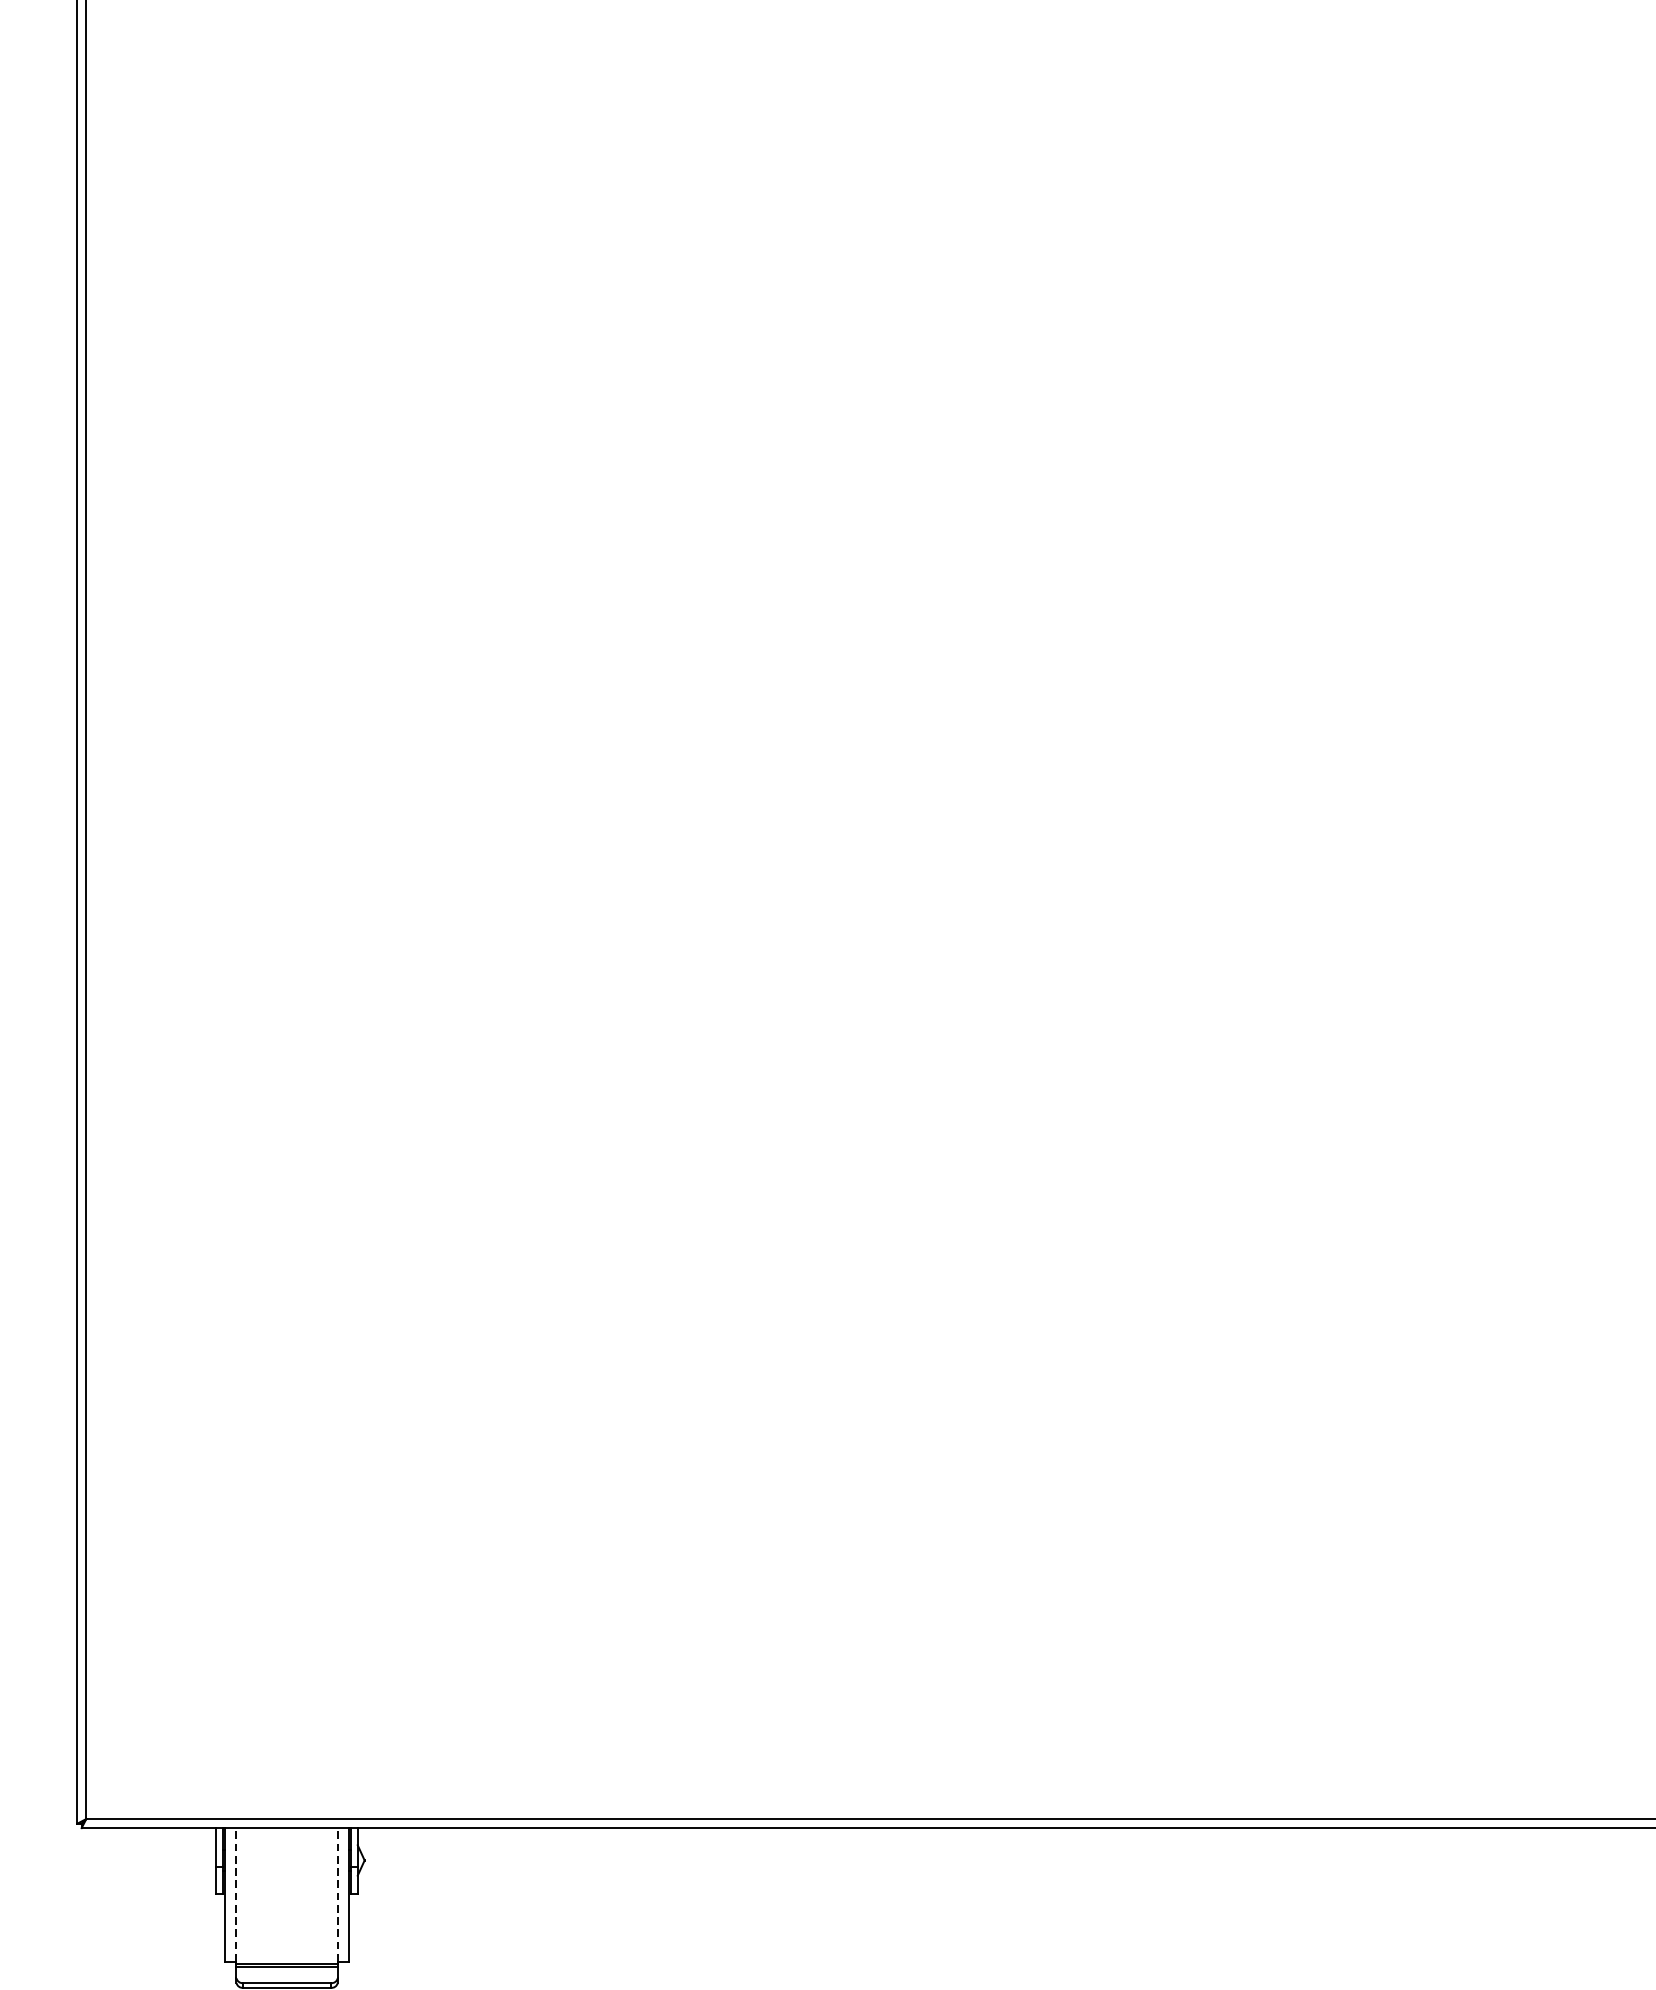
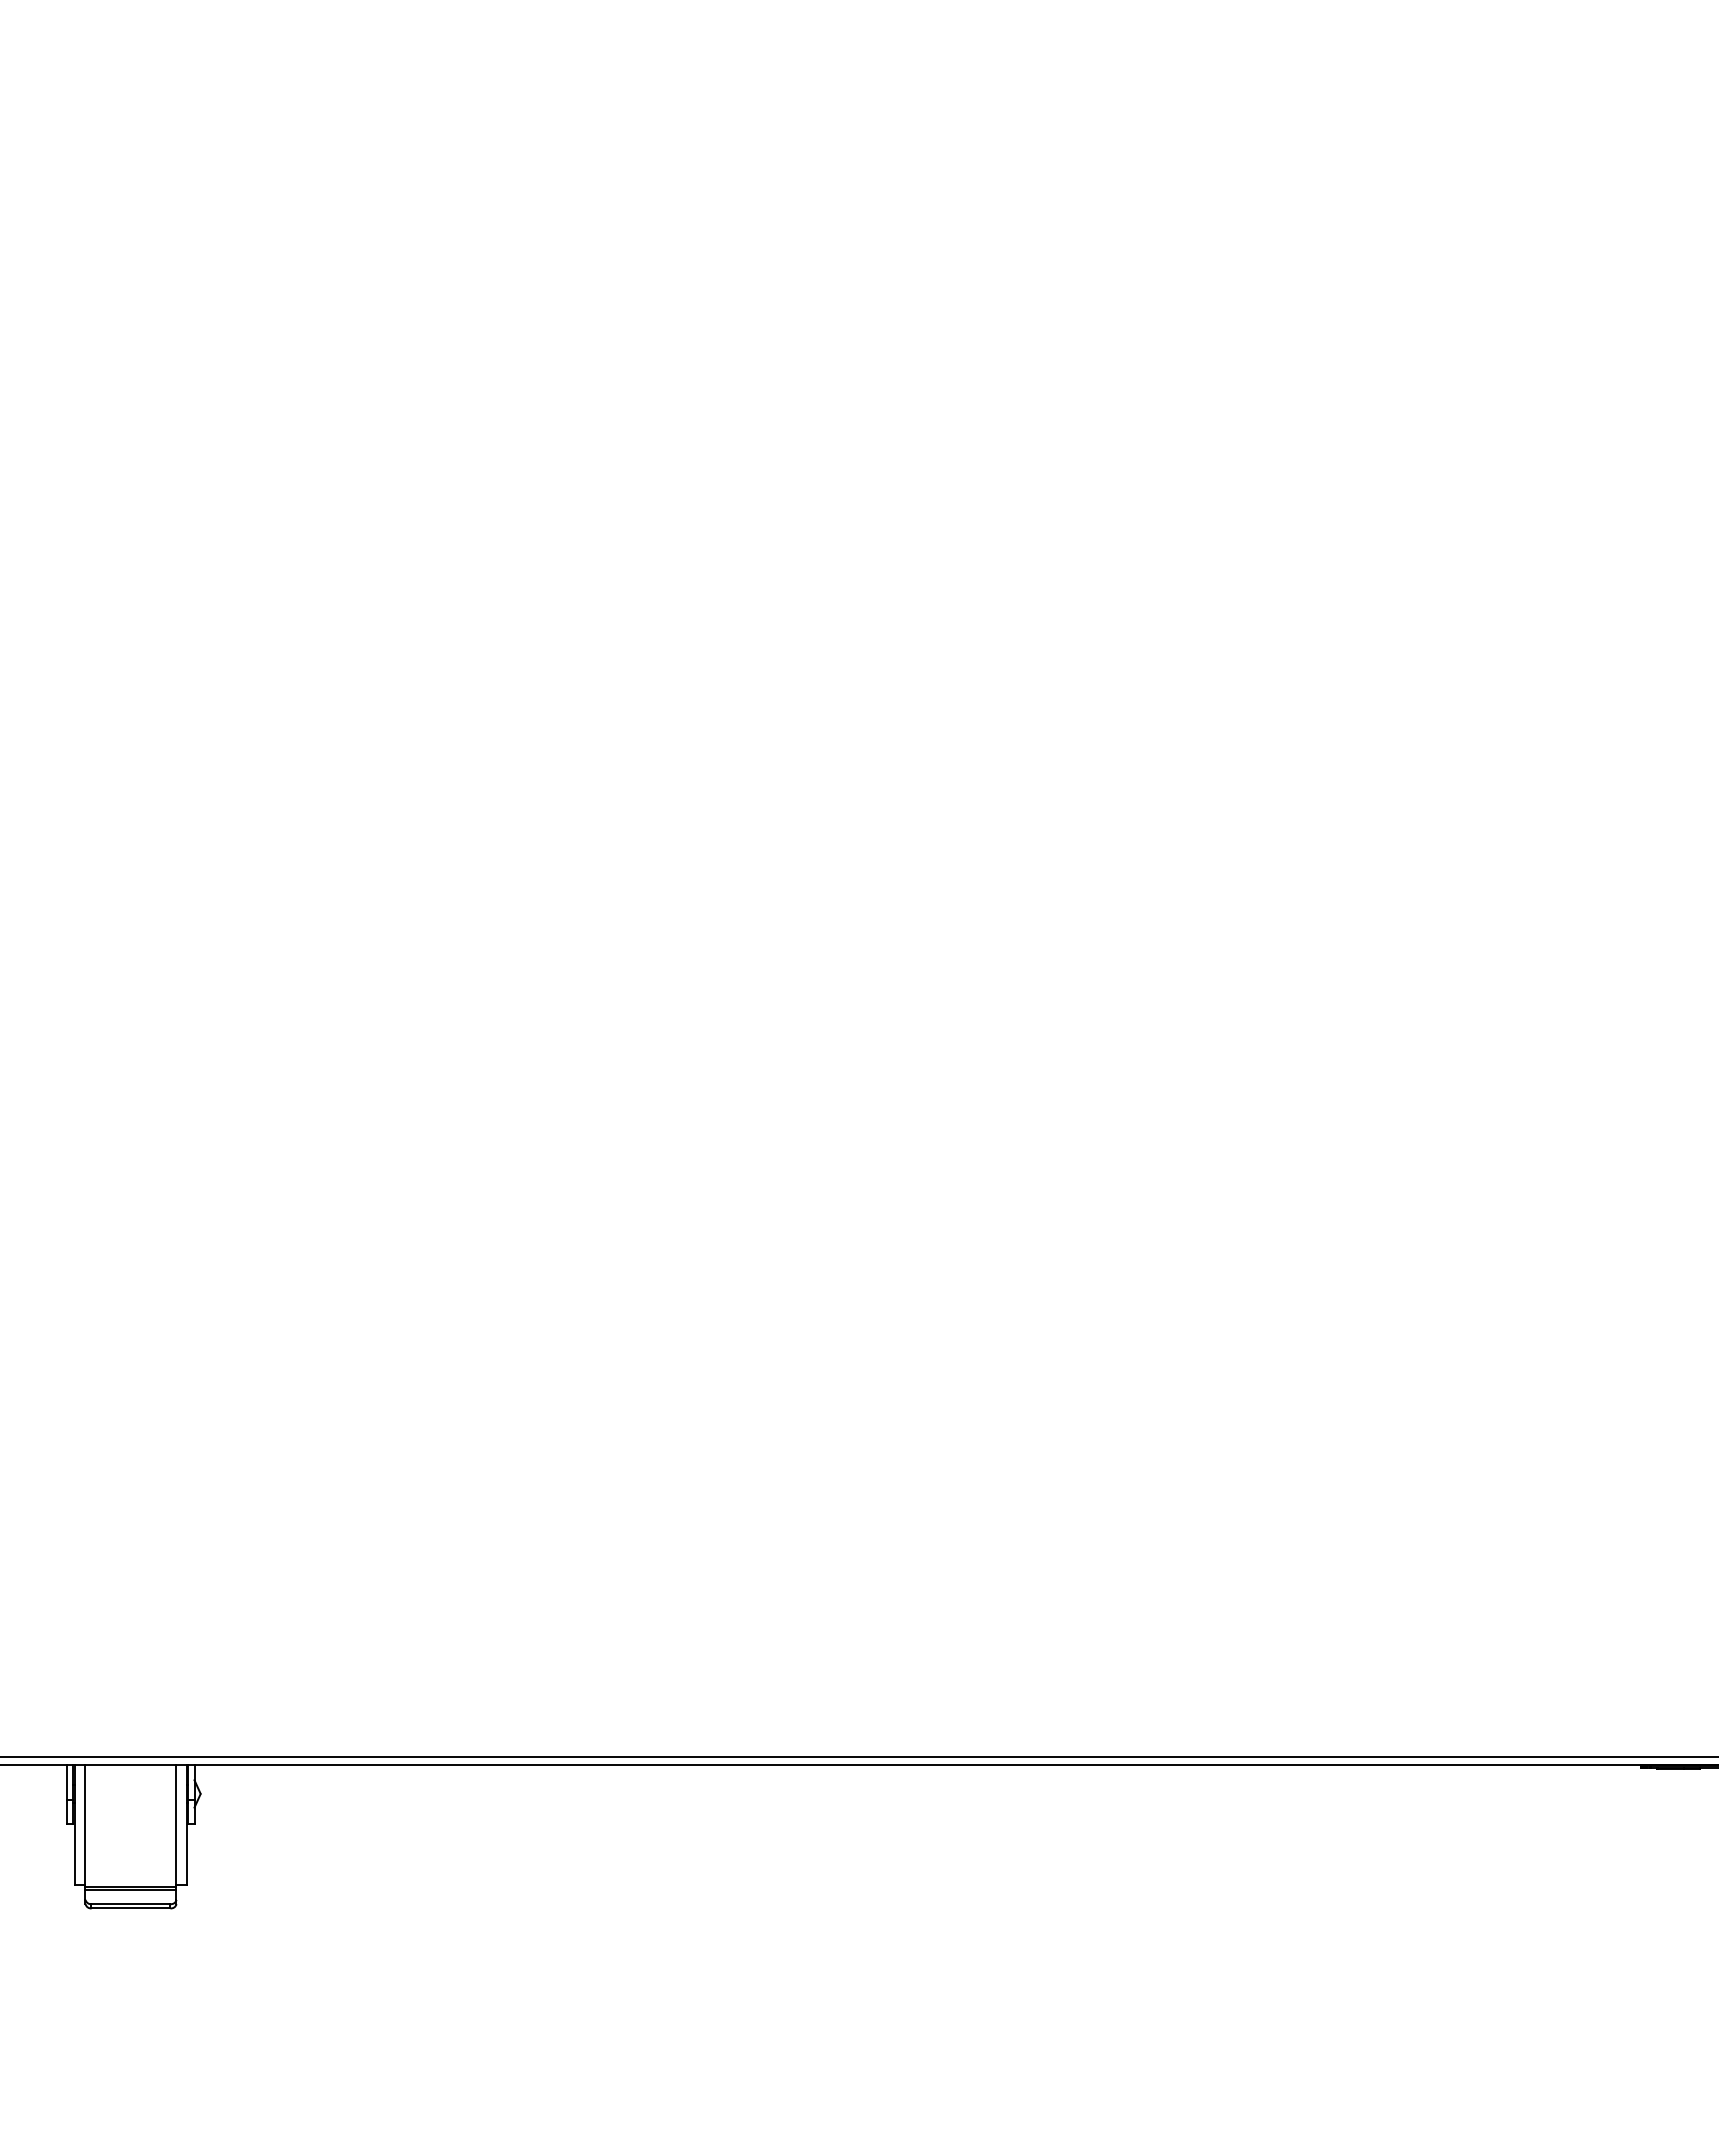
line: (236, 1894) -> (85, 1824), dashed -> solid
line: (337, 1894) -> (176, 1824), dashed -> solid

